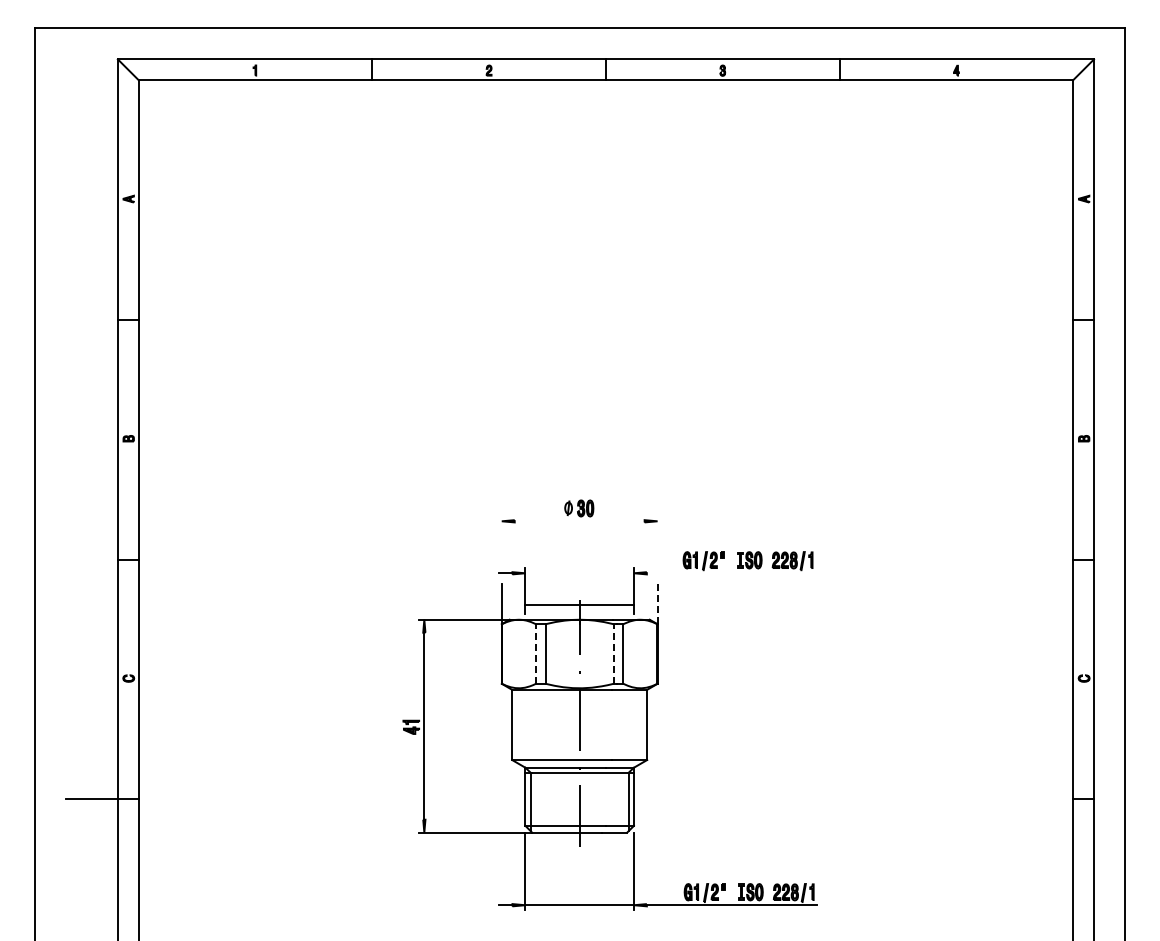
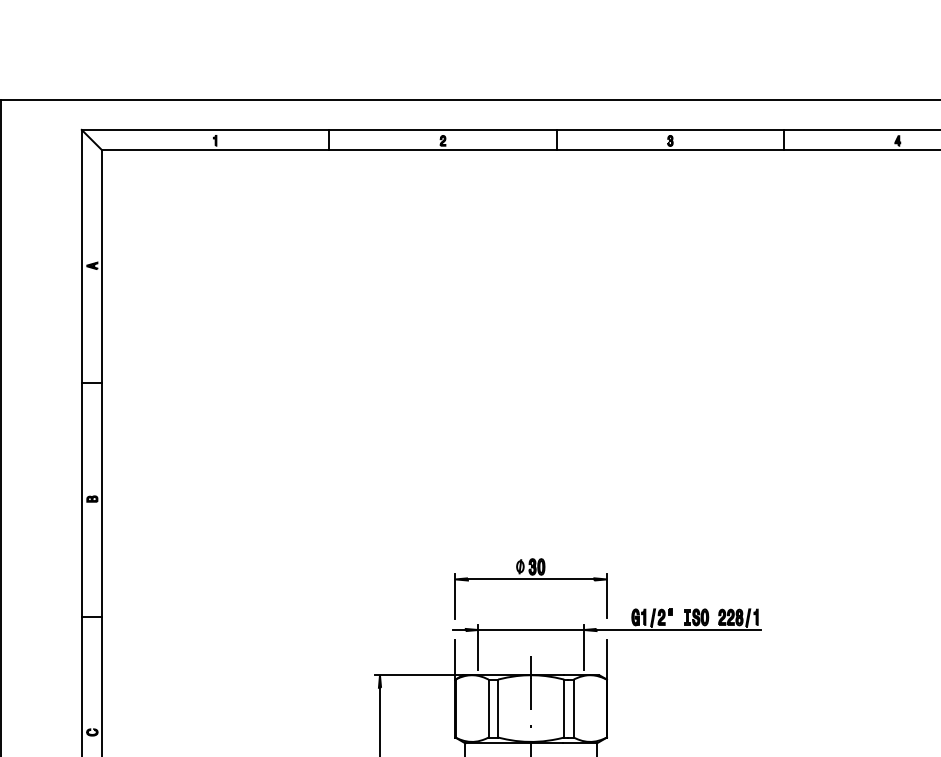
line: (579, 521) -> (530, 579), added
line: (501, 538) -> (455, 596), added
line: (657, 538) -> (606, 596), added
line: (730, 573) -> (677, 630), added
line: (657, 603) -> (606, 659), dashed -> solid
line: (579, 605) -> (530, 630), moved
line: (535, 654) -> (488, 709), dashed -> solid
line: (613, 654) -> (564, 709), dashed -> solid

